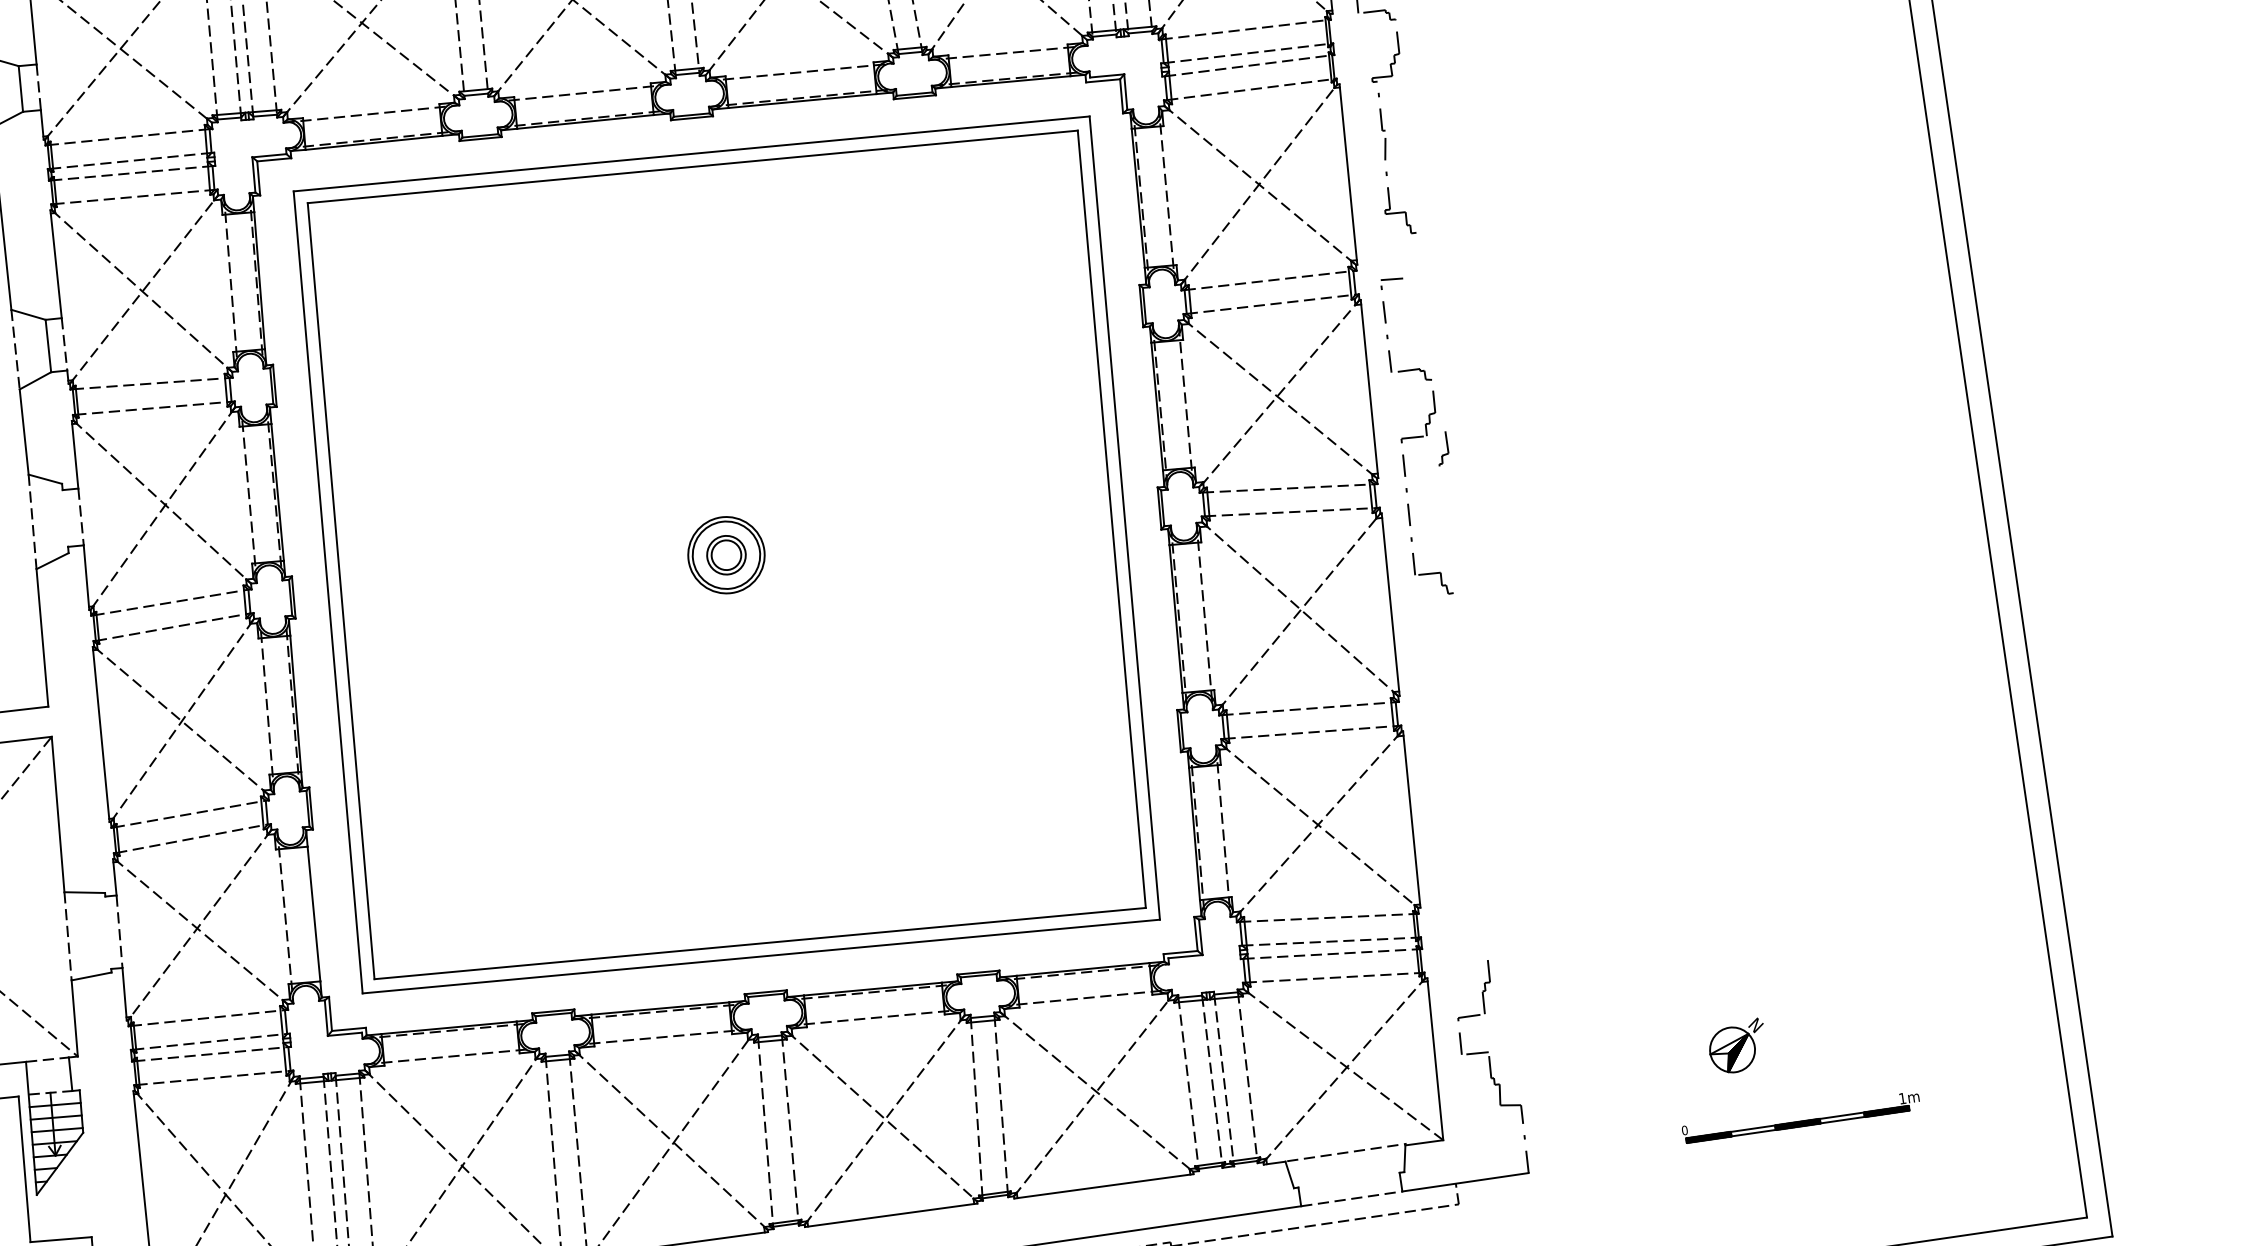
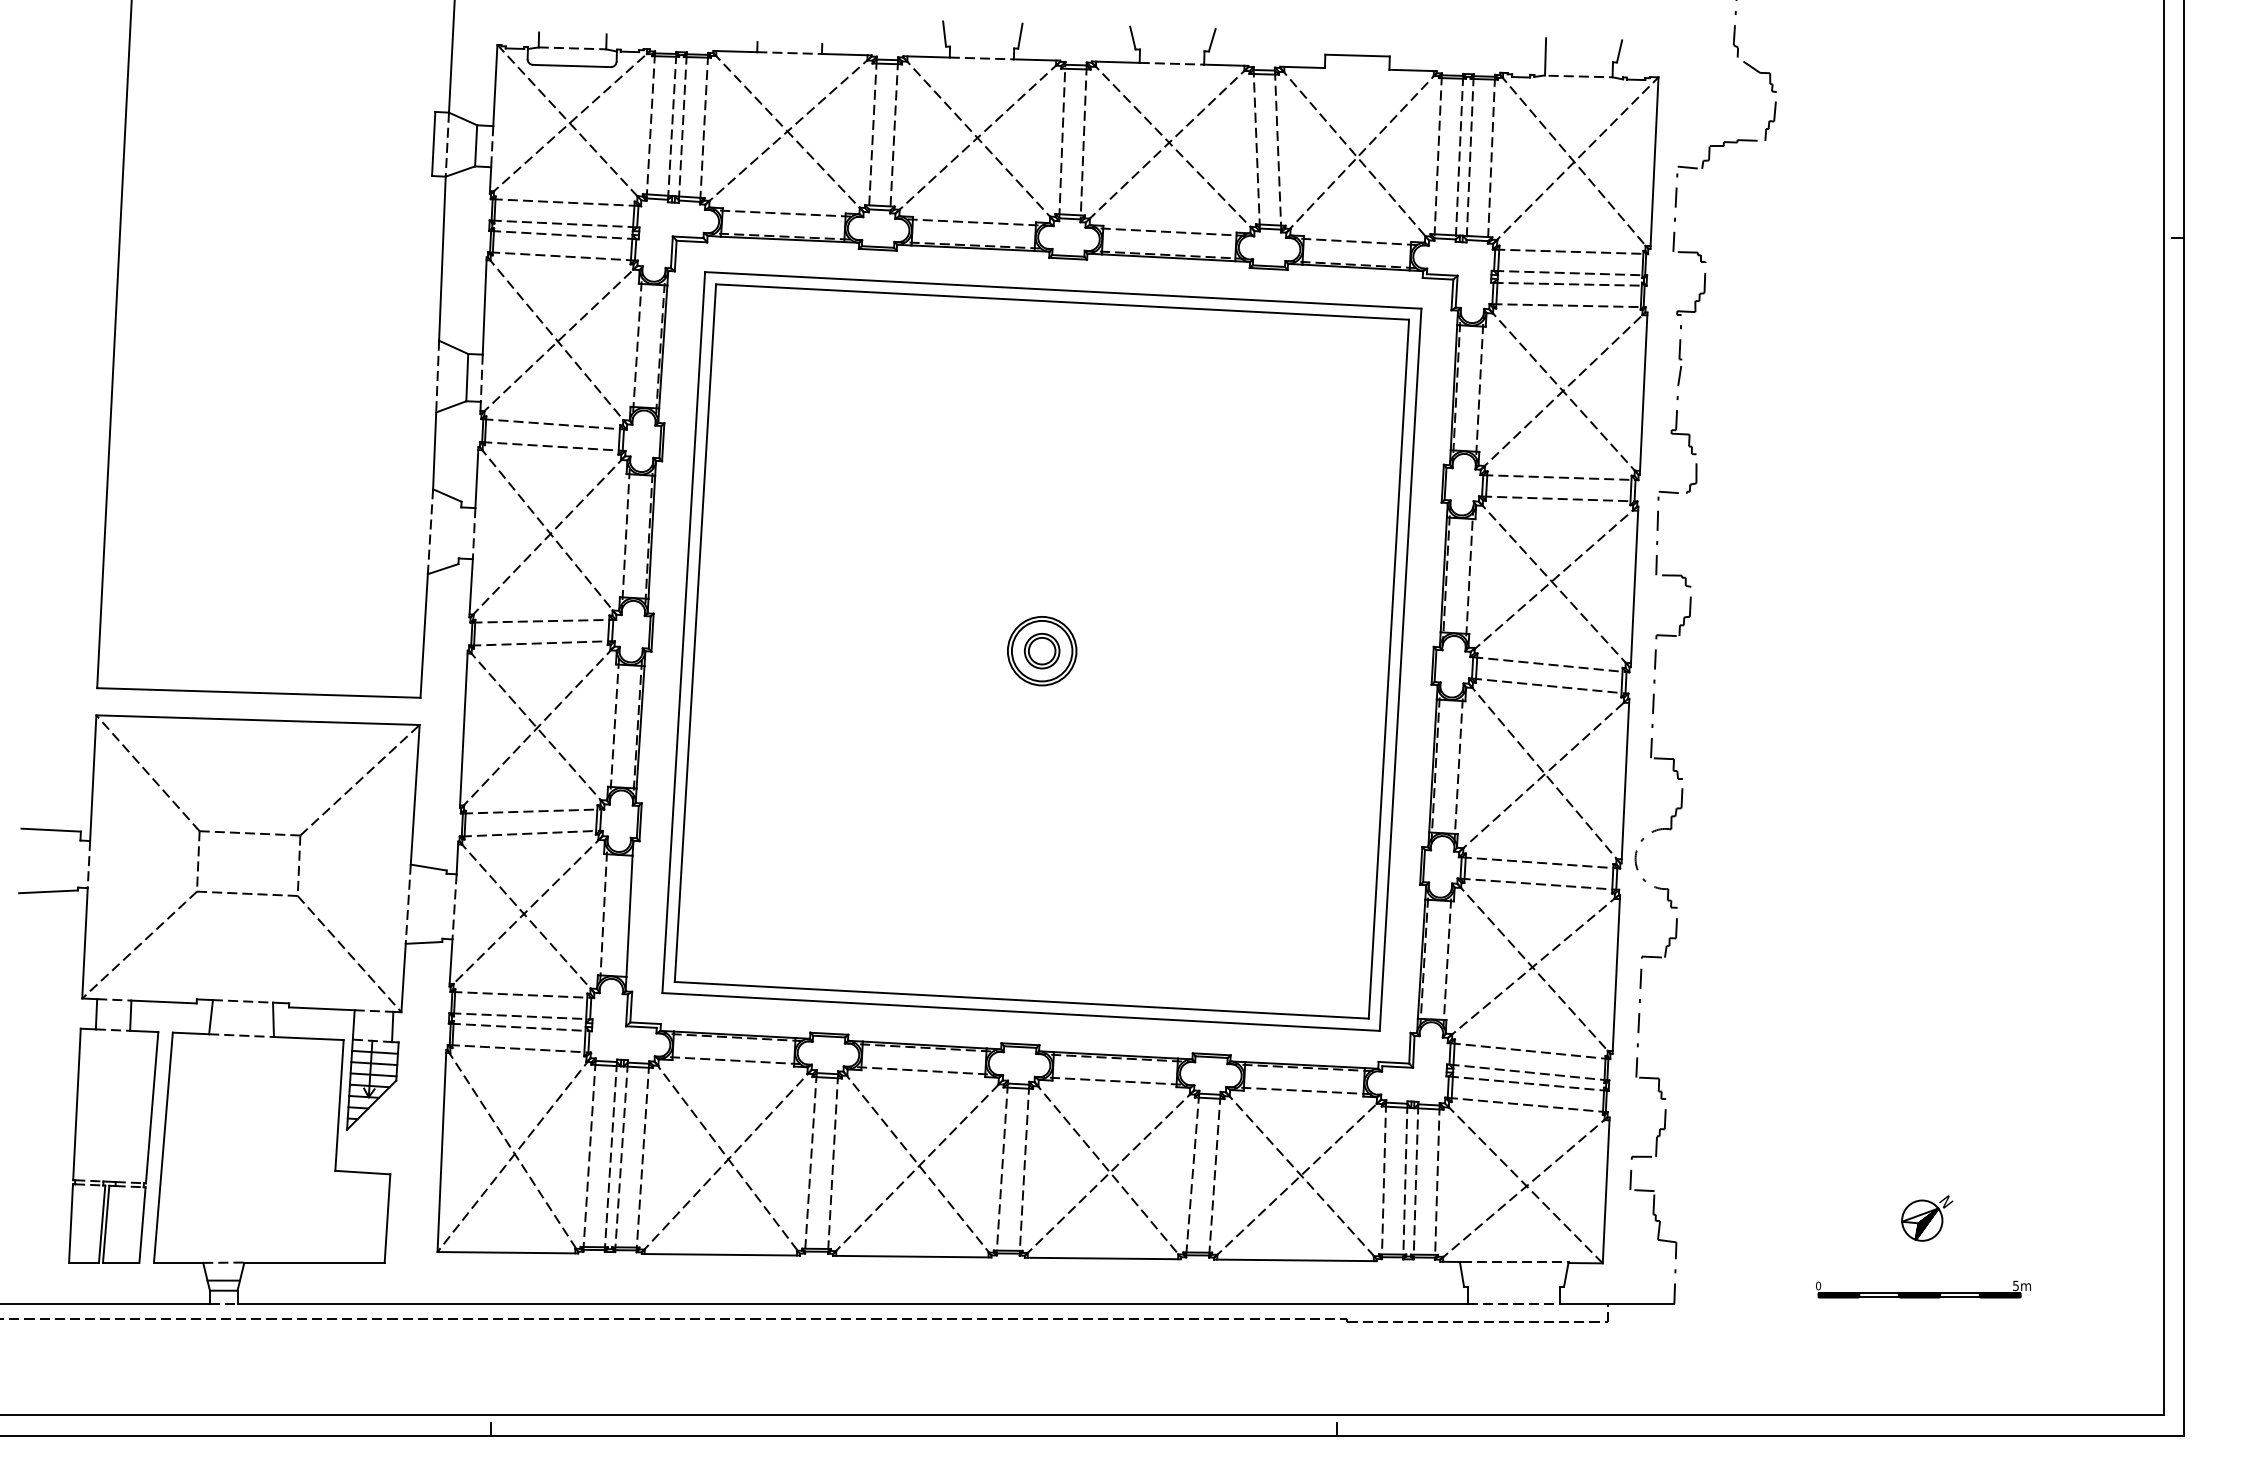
part: (1442, 448) -> (1691, 478), moved
part: (1461, 780) -> (1665, 946), added
part: (1737, 1046) -> (1927, 1218), moved
text: (1902, 1098) -> (2015, 1285), 1m -> 5m

